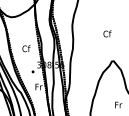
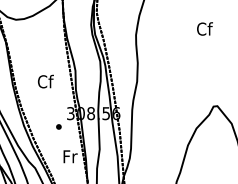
text: (107, 33) -> (204, 28), moved

